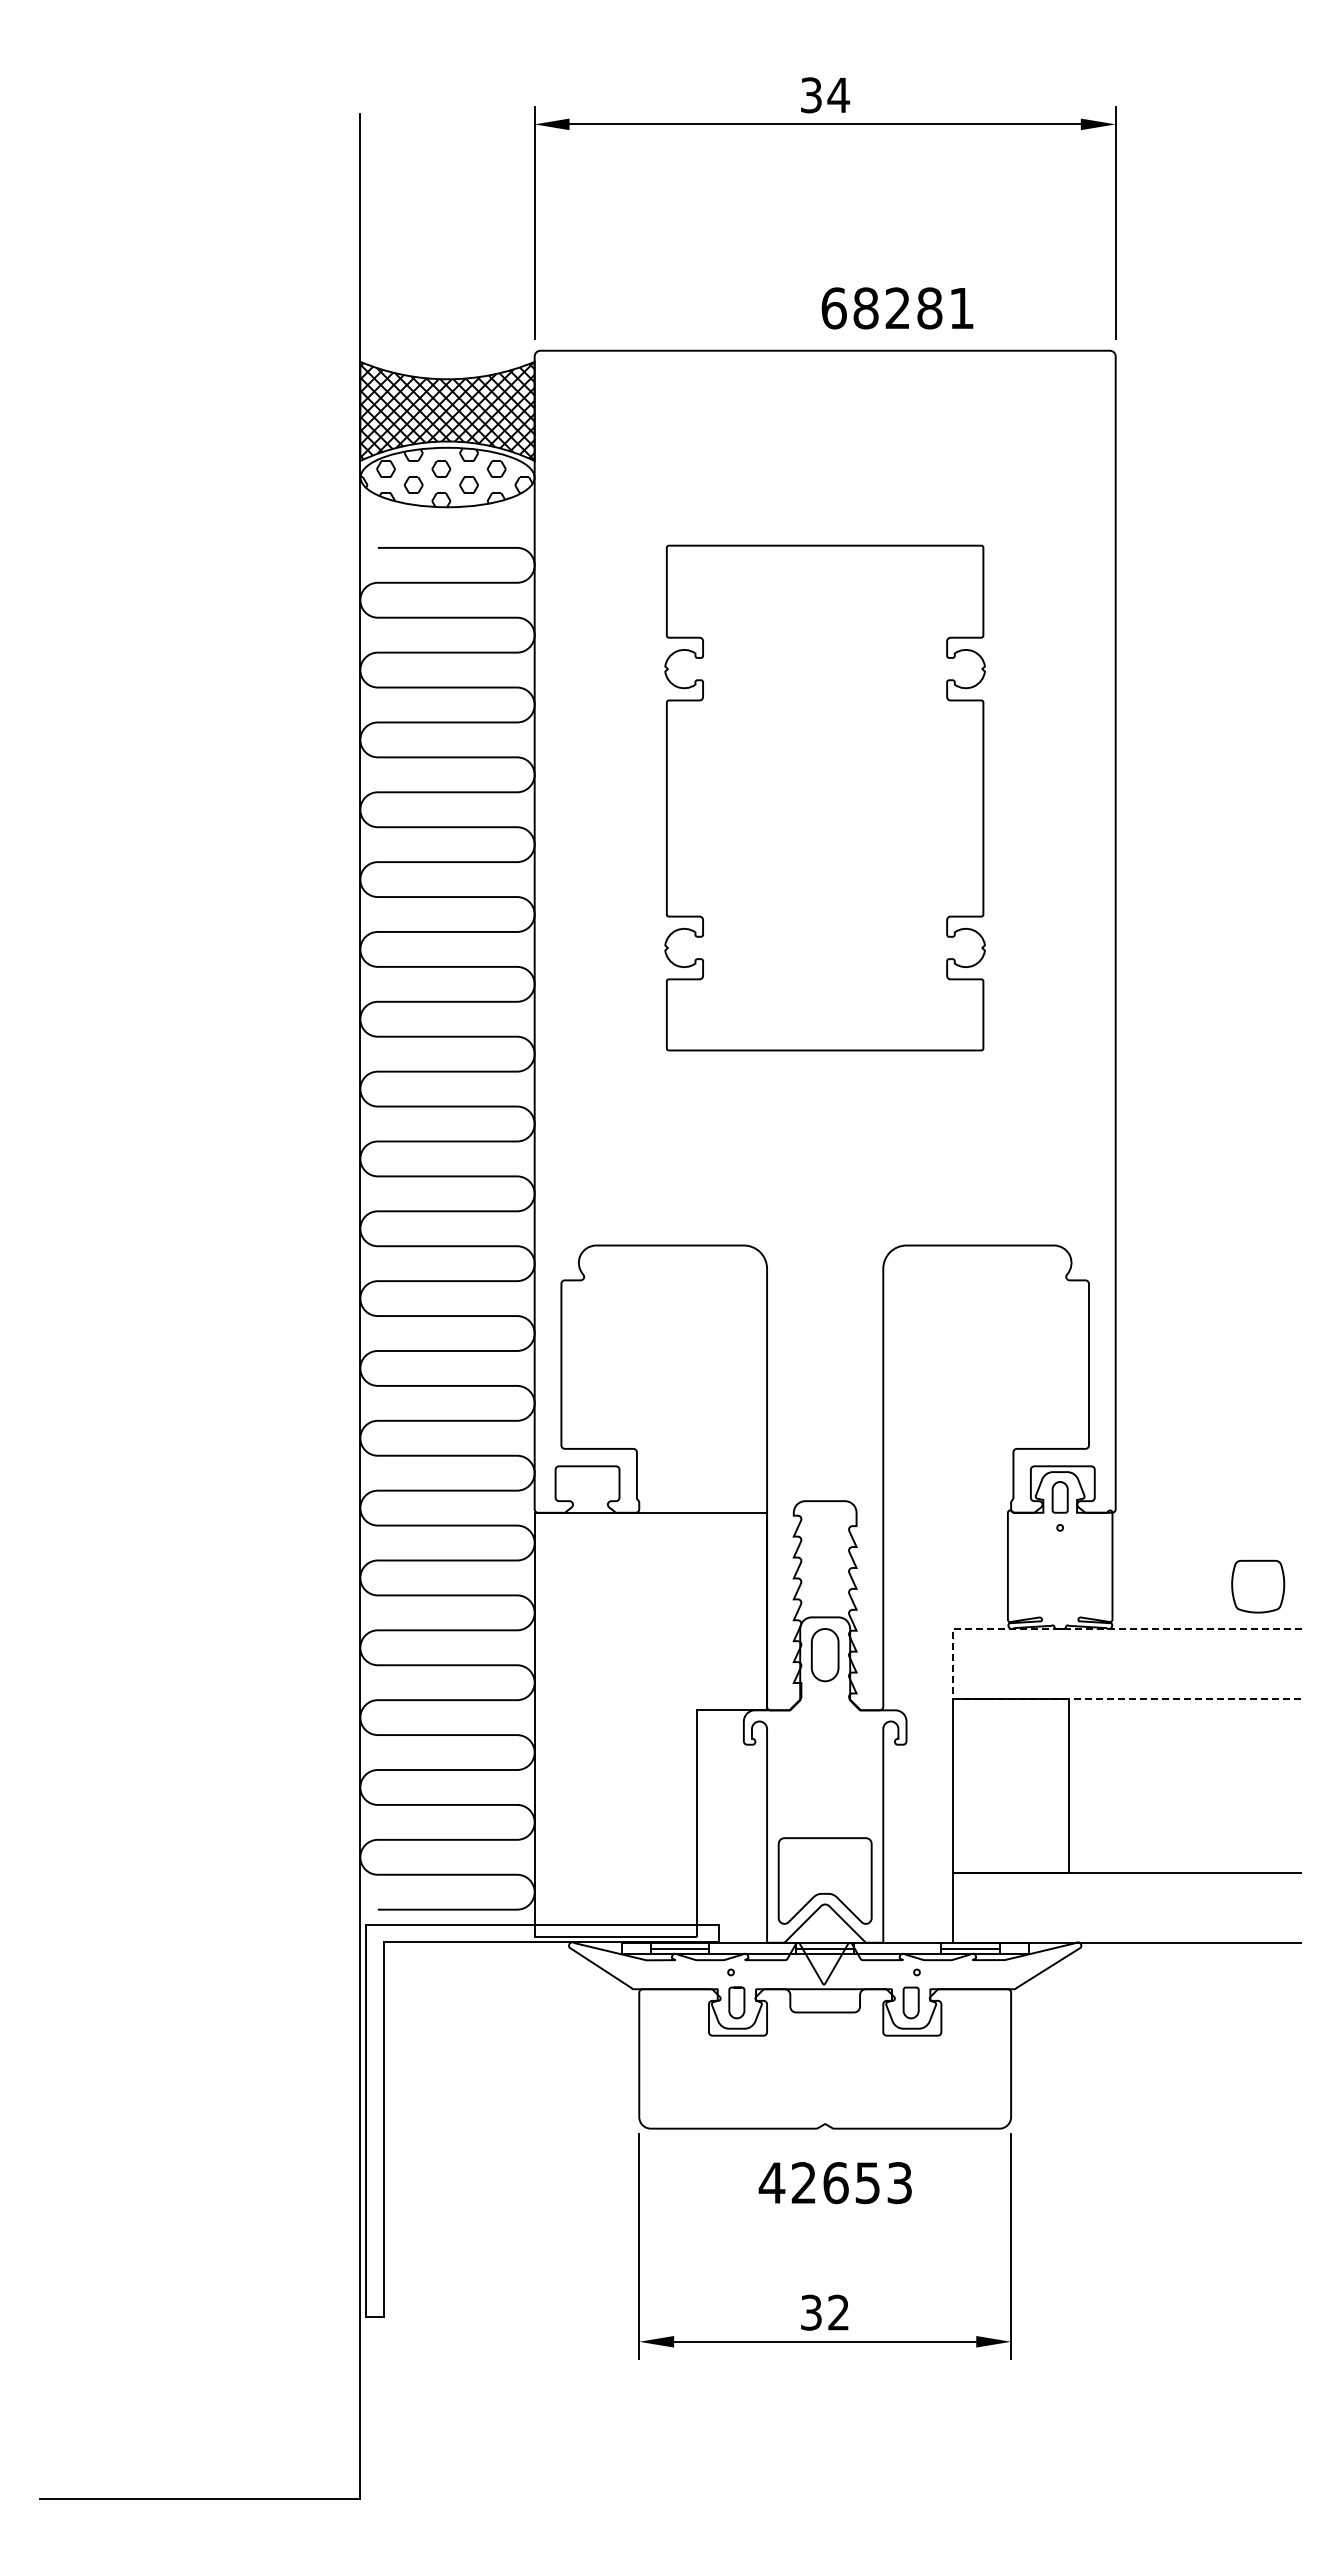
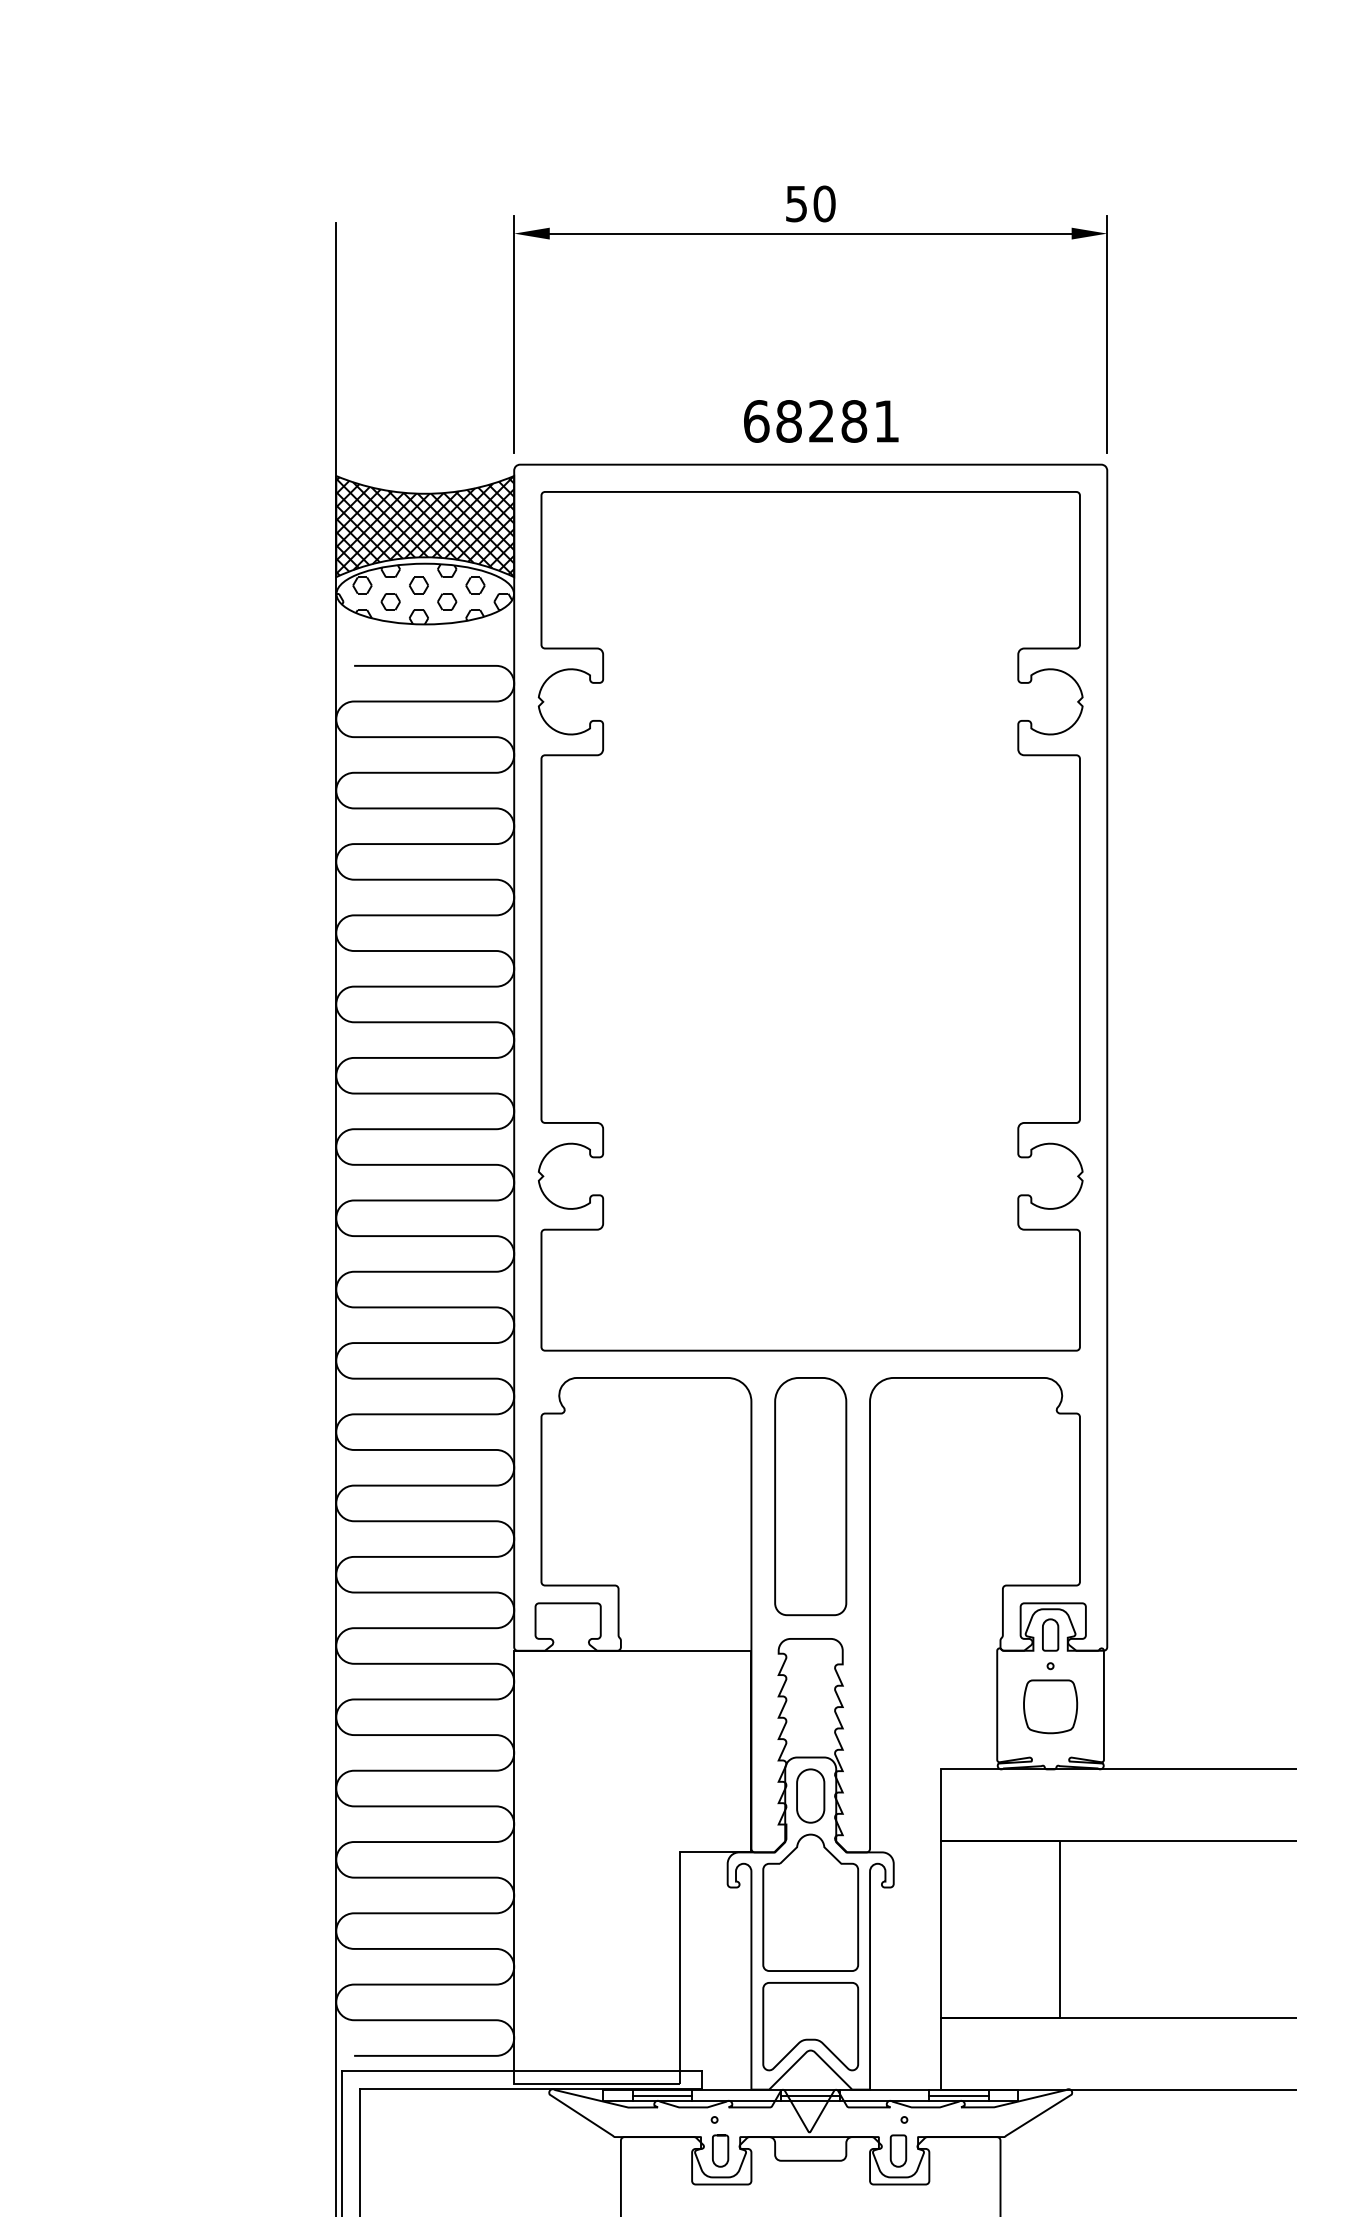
text: (826, 95) -> (812, 204), 34 -> 50
text: (897, 308) -> (821, 421), moved
part: (824, 797) -> (810, 920), size x1.67
part: (824, 1361) -> (810, 1496), added
part: (1258, 1586) -> (1050, 1706), moved
line: (953, 1663) -> (941, 1804), dashed -> solid
part: (824, 1759) -> (810, 1902), added

